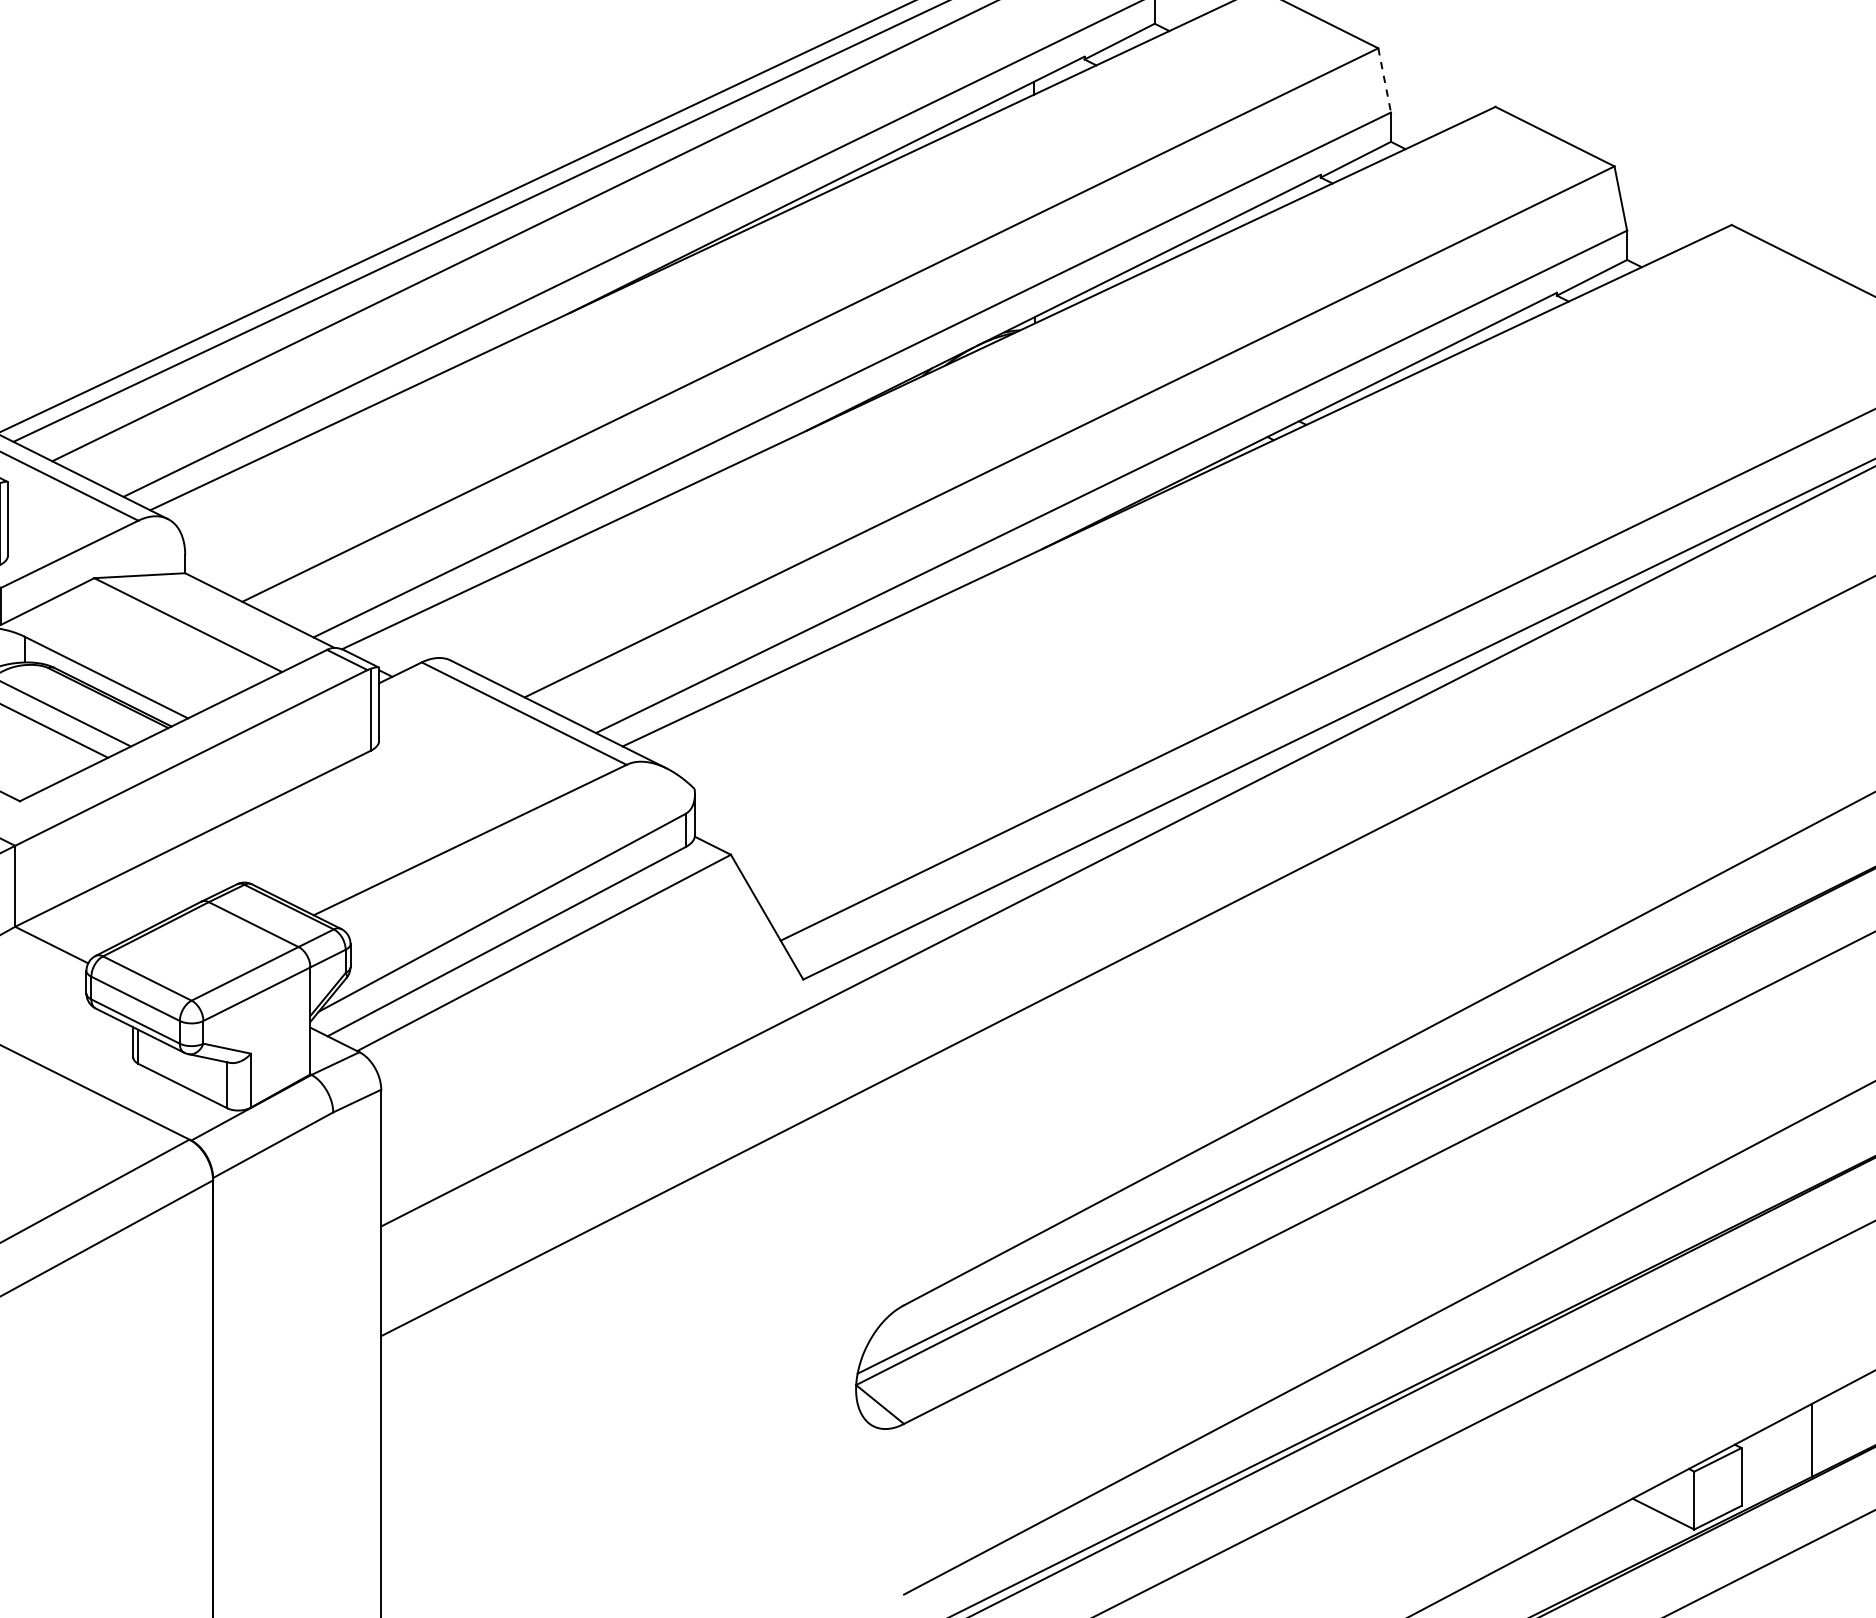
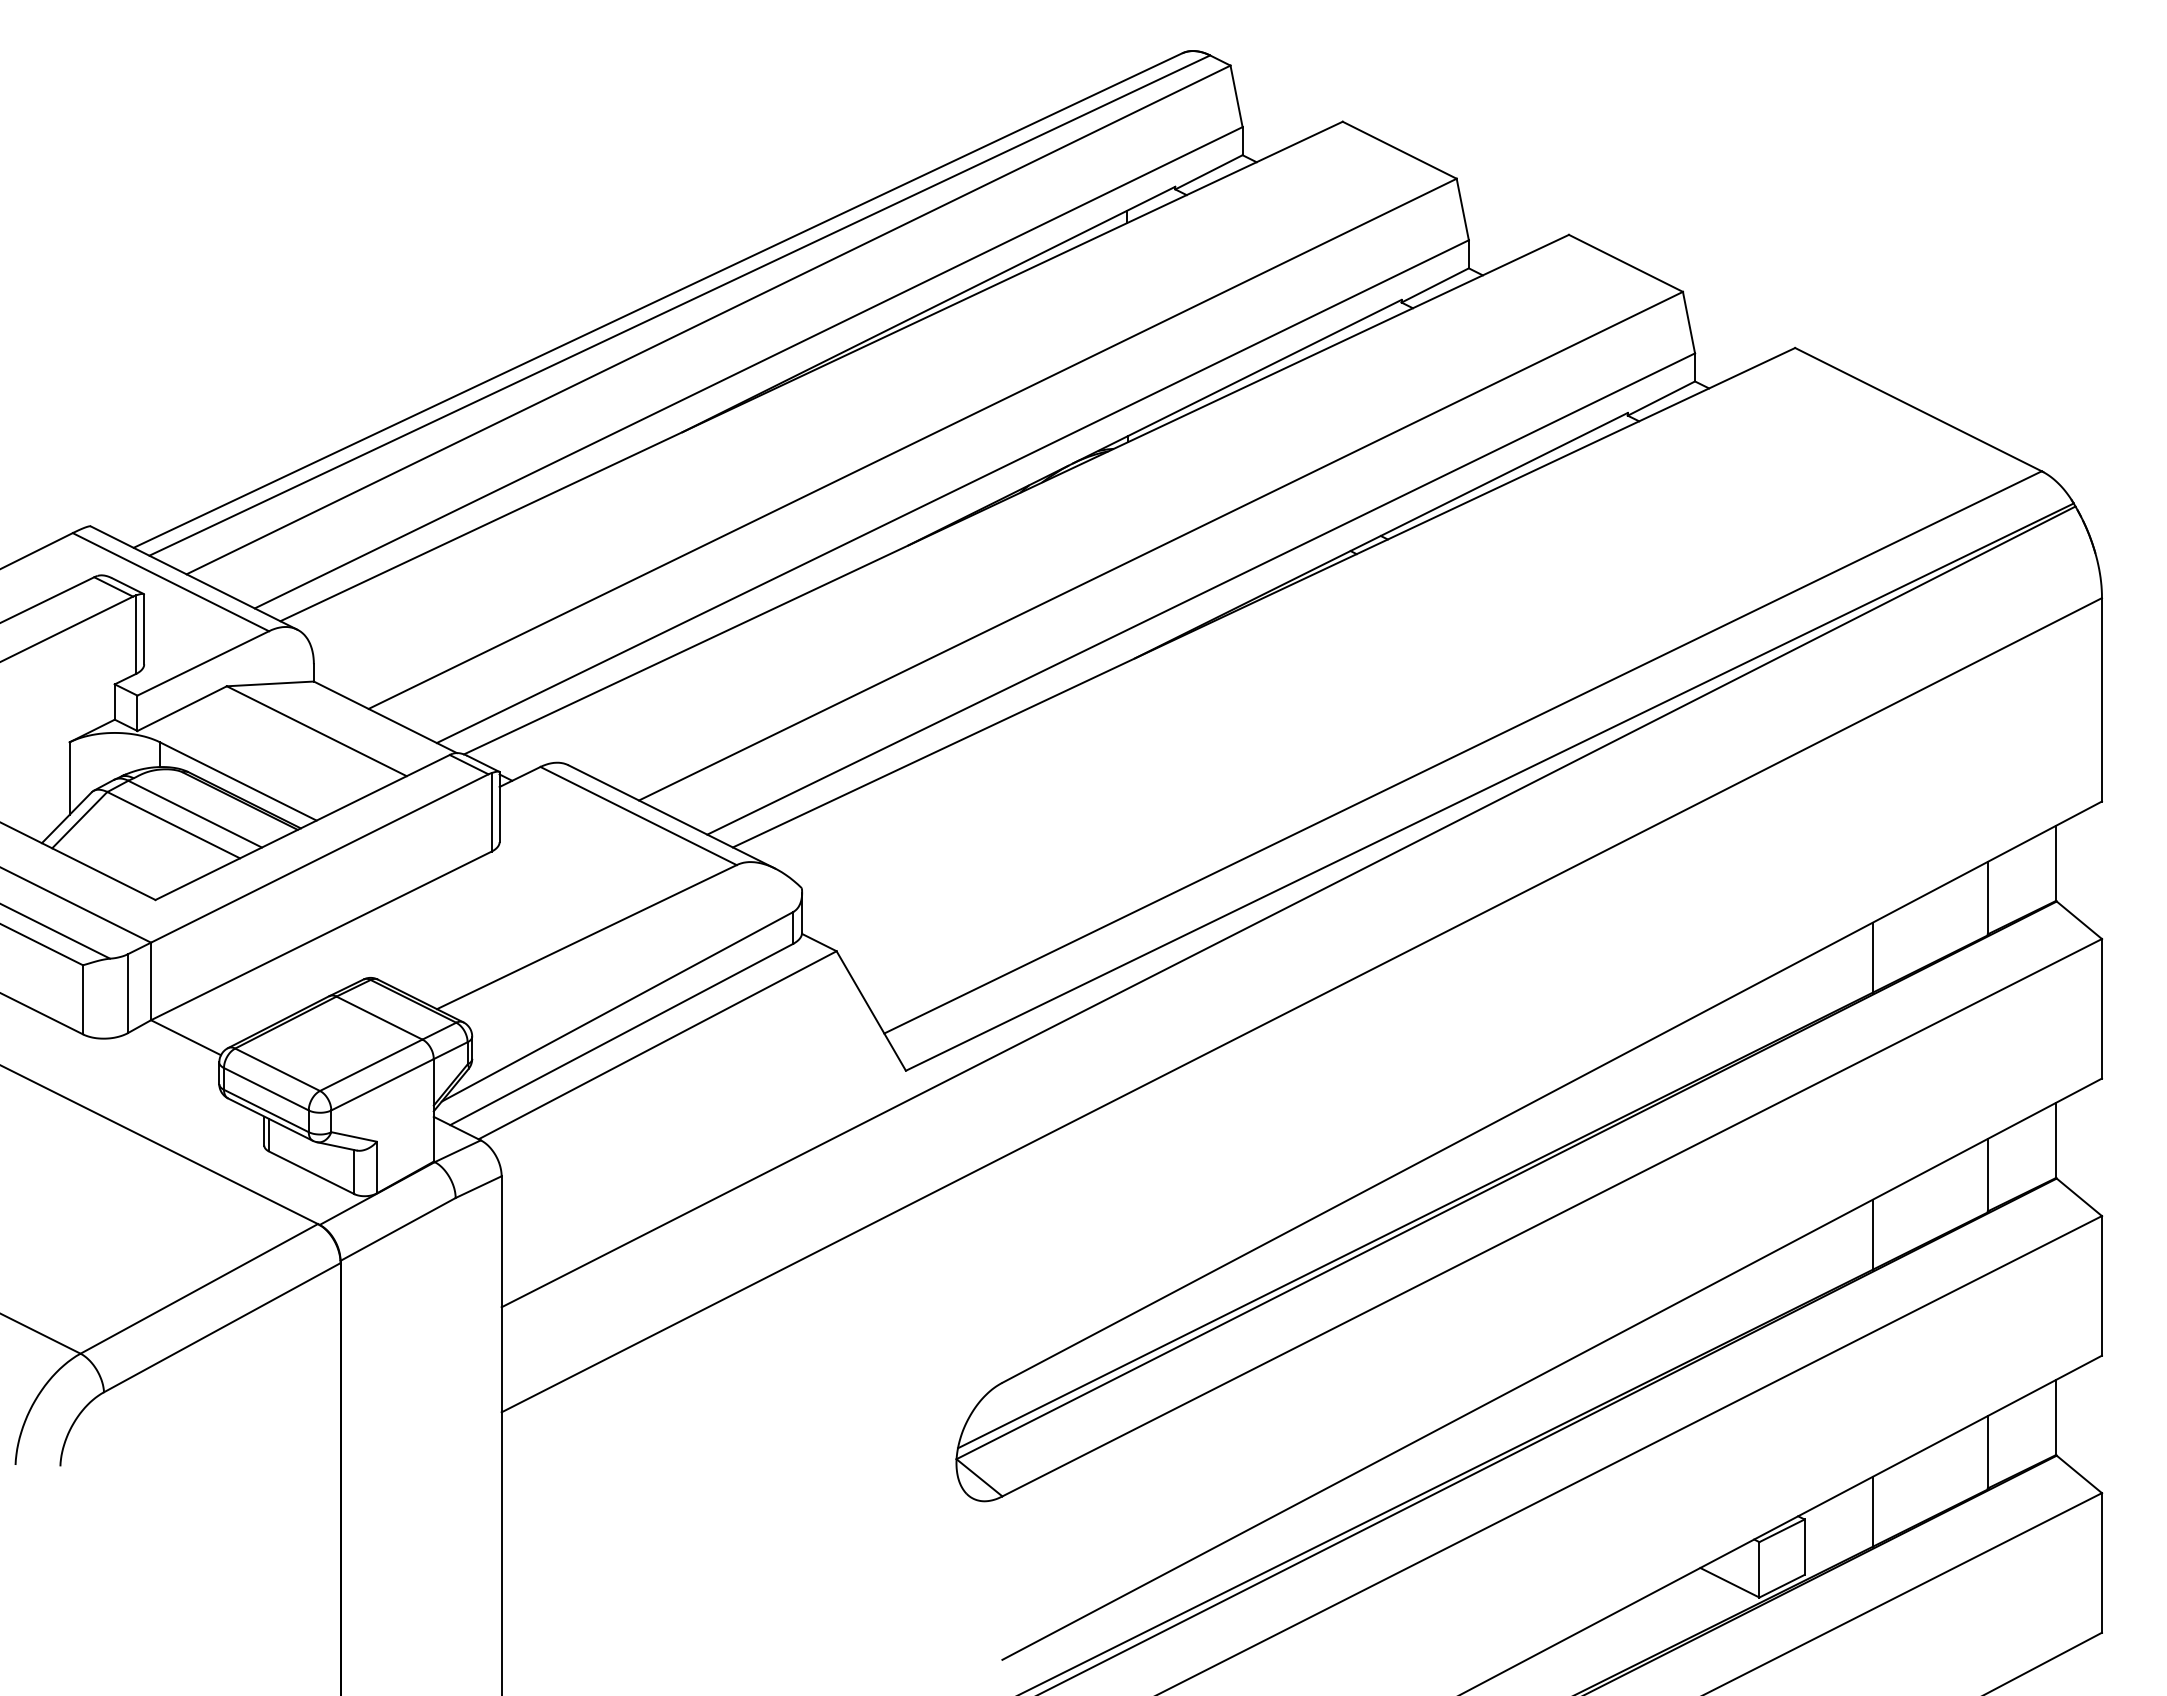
line: (1384, 81) -> (1462, 210), dashed -> solid
line: (1812, 861) -> (1872, 957), added
line: (1812, 1150) -> (1872, 1234), added

